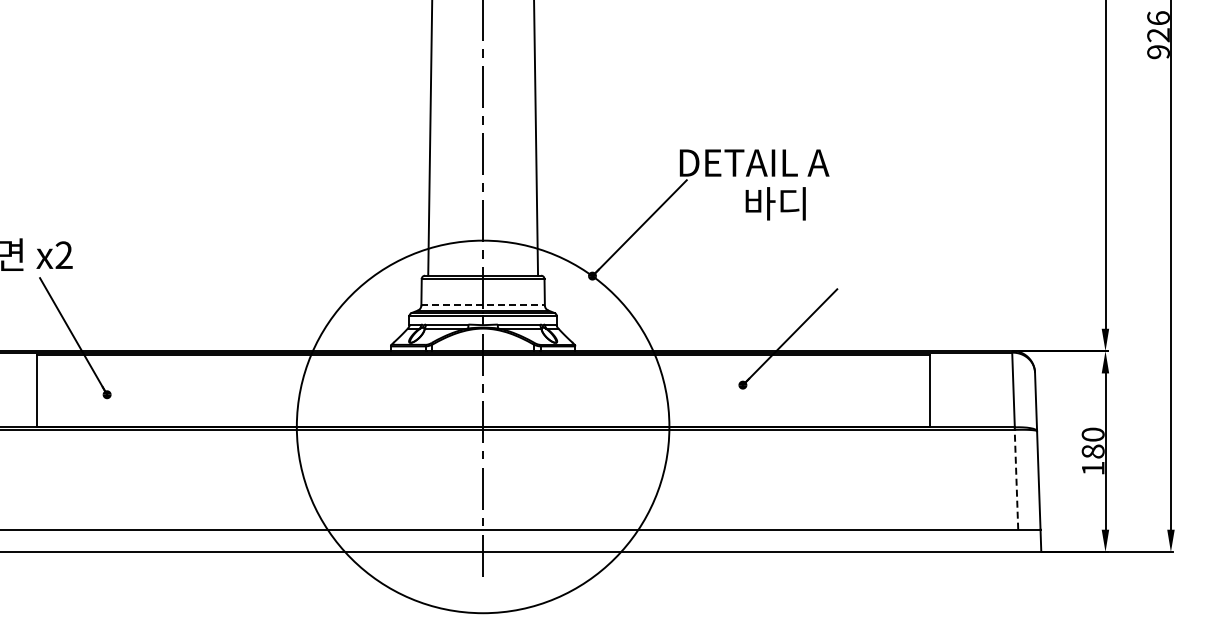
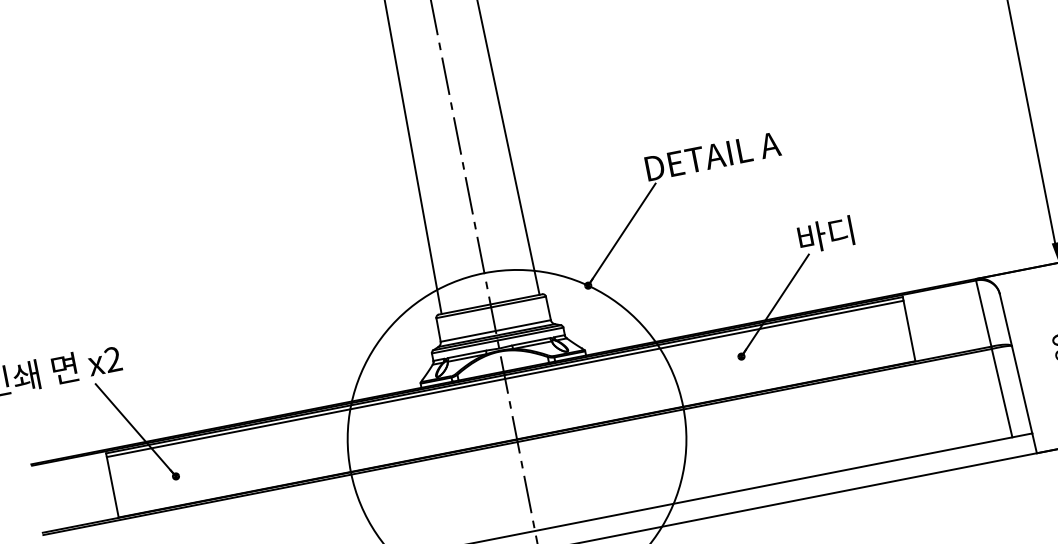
text: (775, 203) -> (825, 234), moved
line: (483, 305) -> (496, 330), dashed -> solid
line: (482, 359) -> (504, 379), added
line: (1016, 479) -> (1002, 392), dashed -> solid

